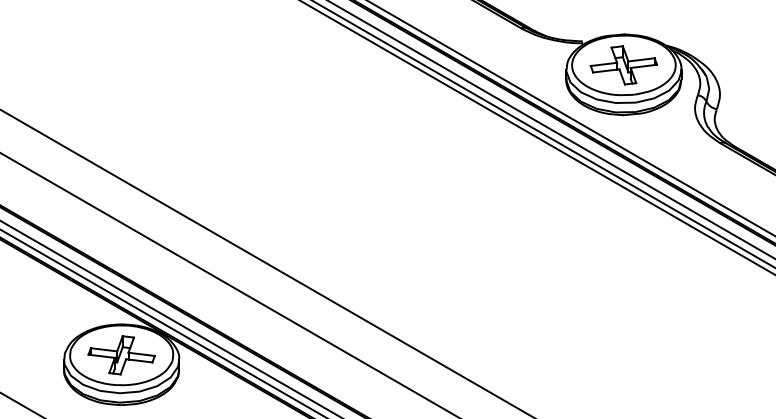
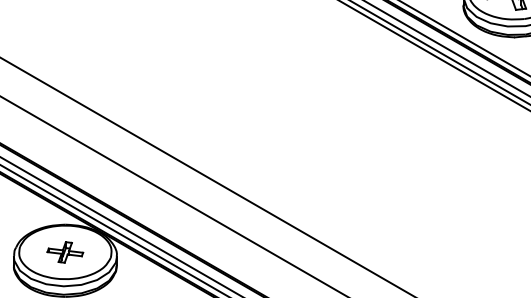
part: (121, 355) -> (65, 252), size x0.6

